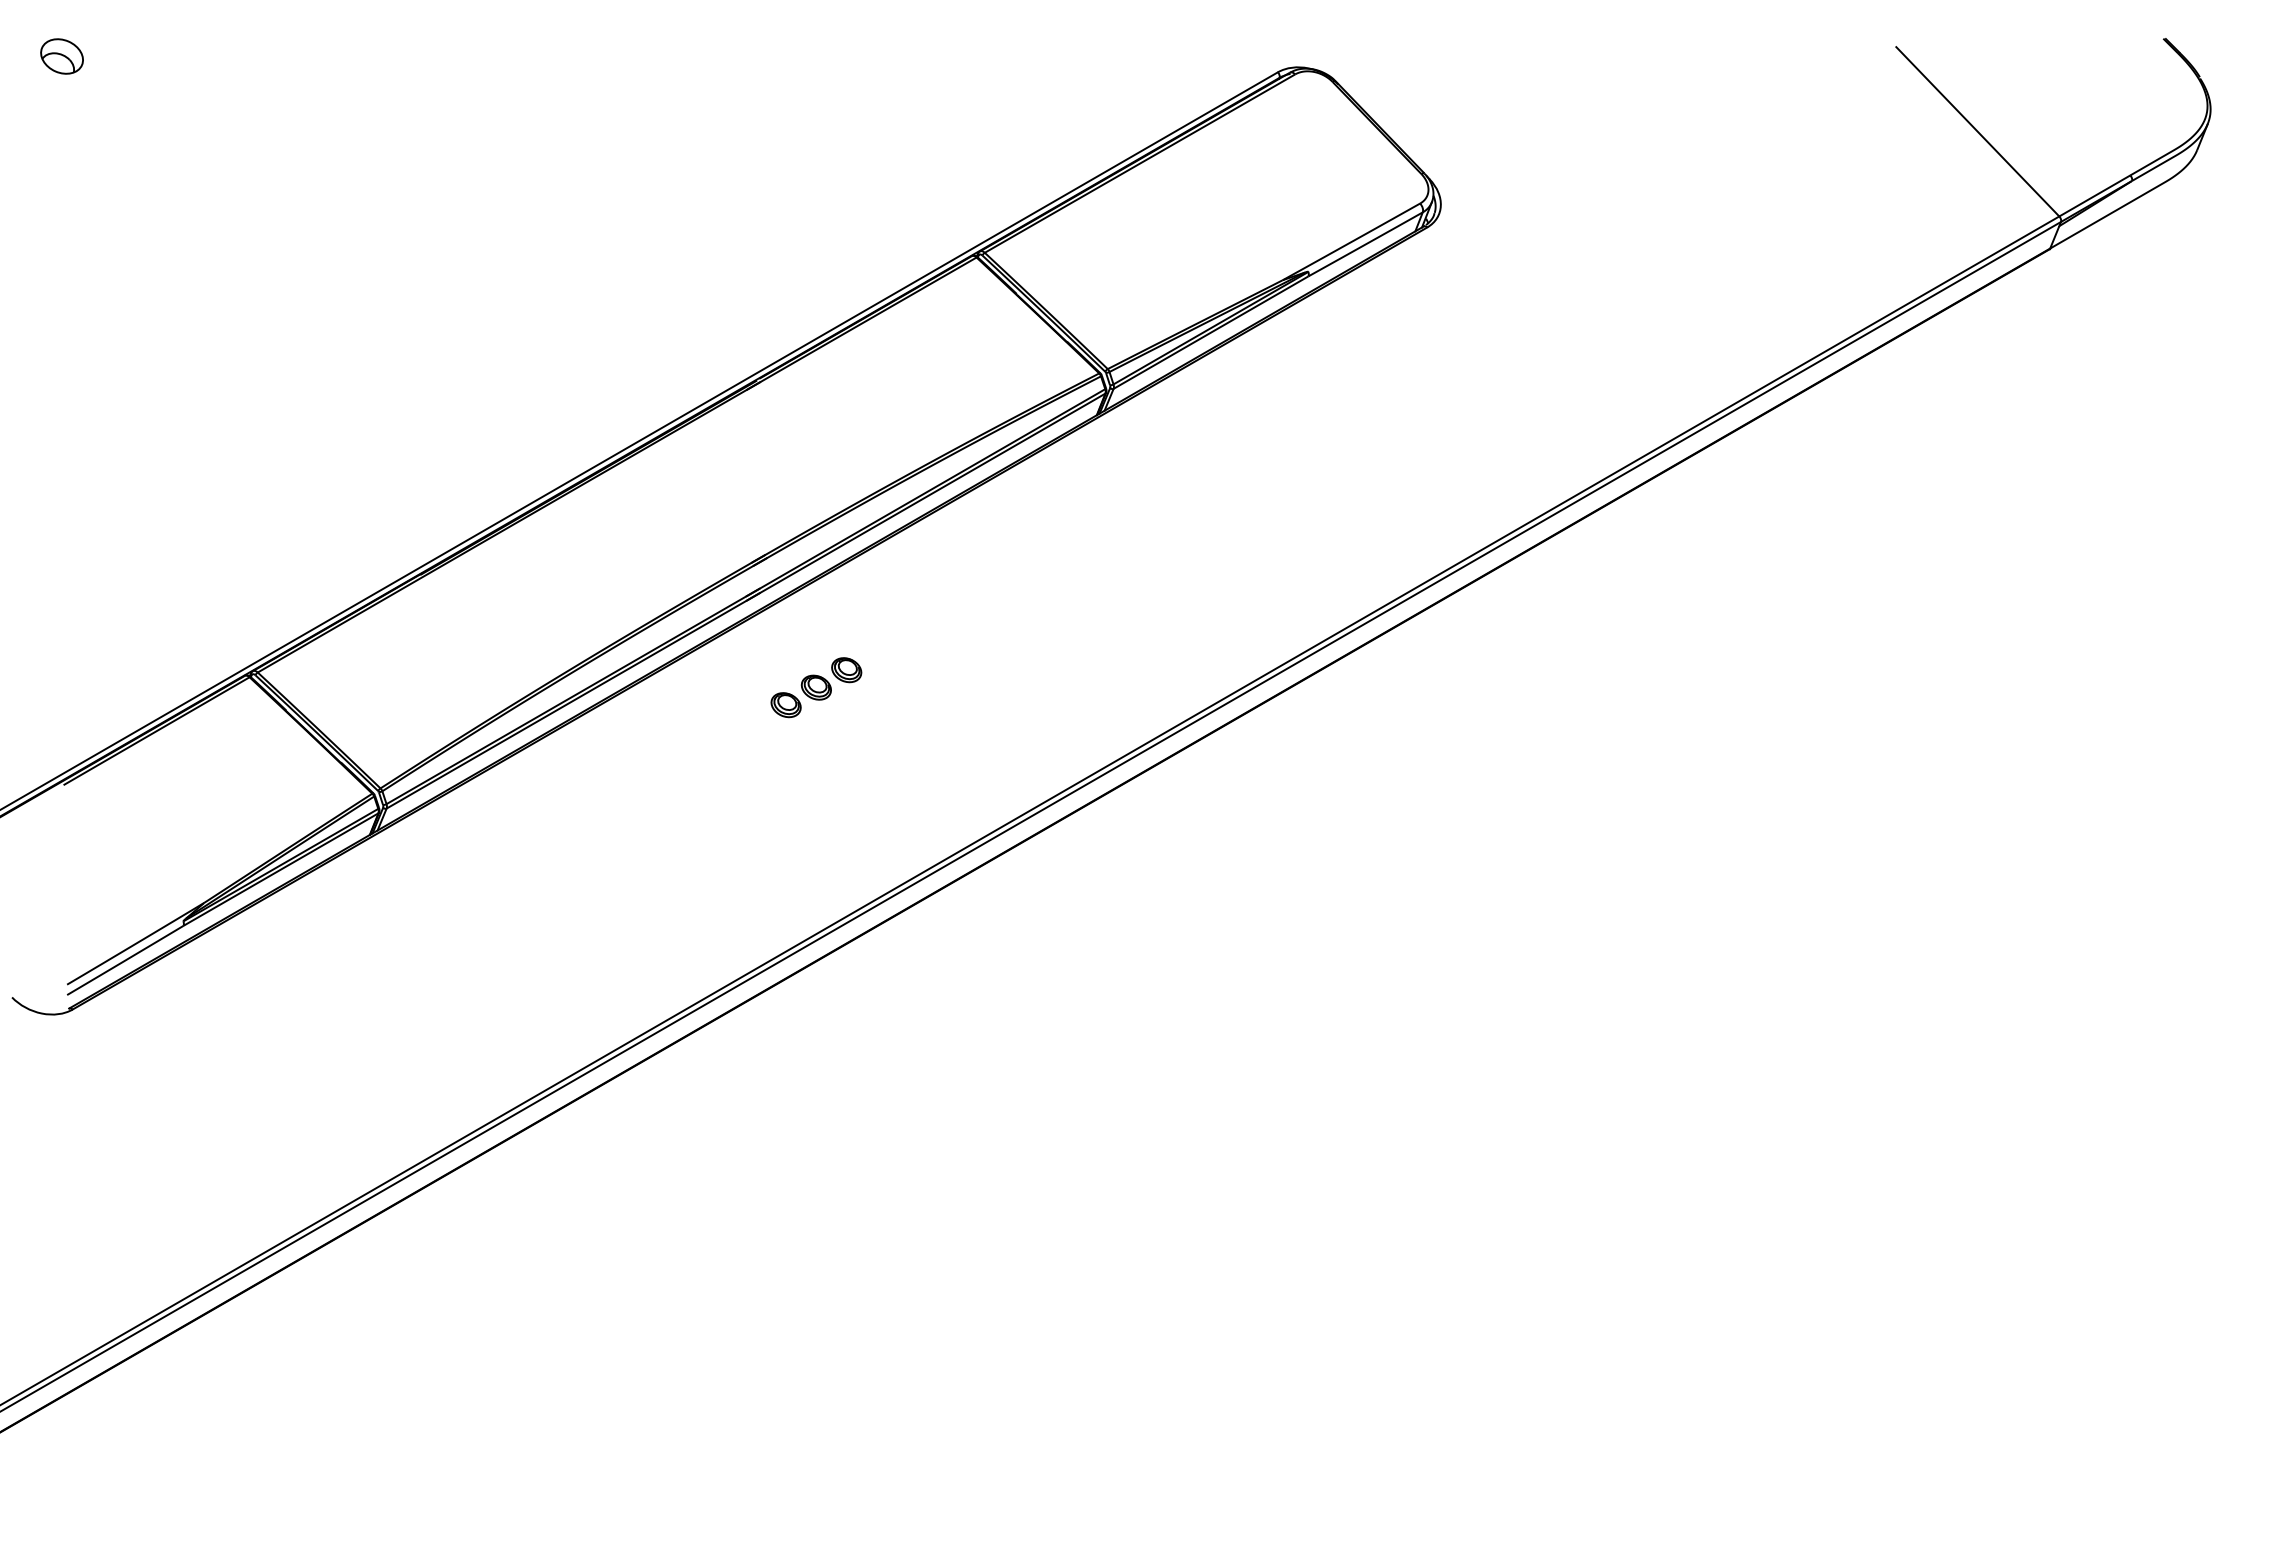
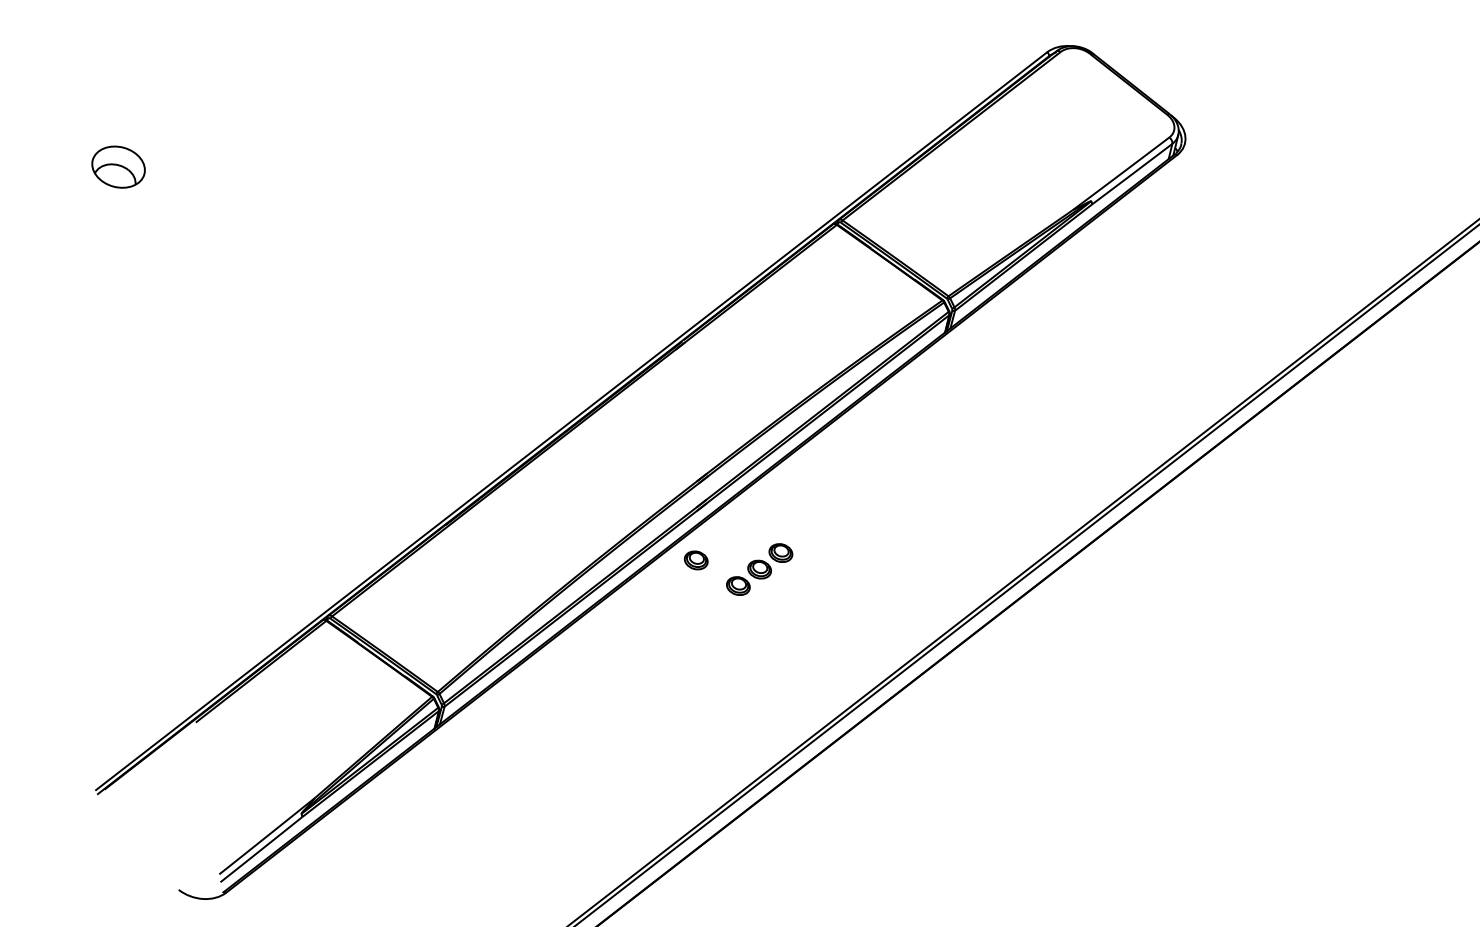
part: (61, 56) -> (118, 167), size x1.6
part: (735, 664) -> (695, 560), added

